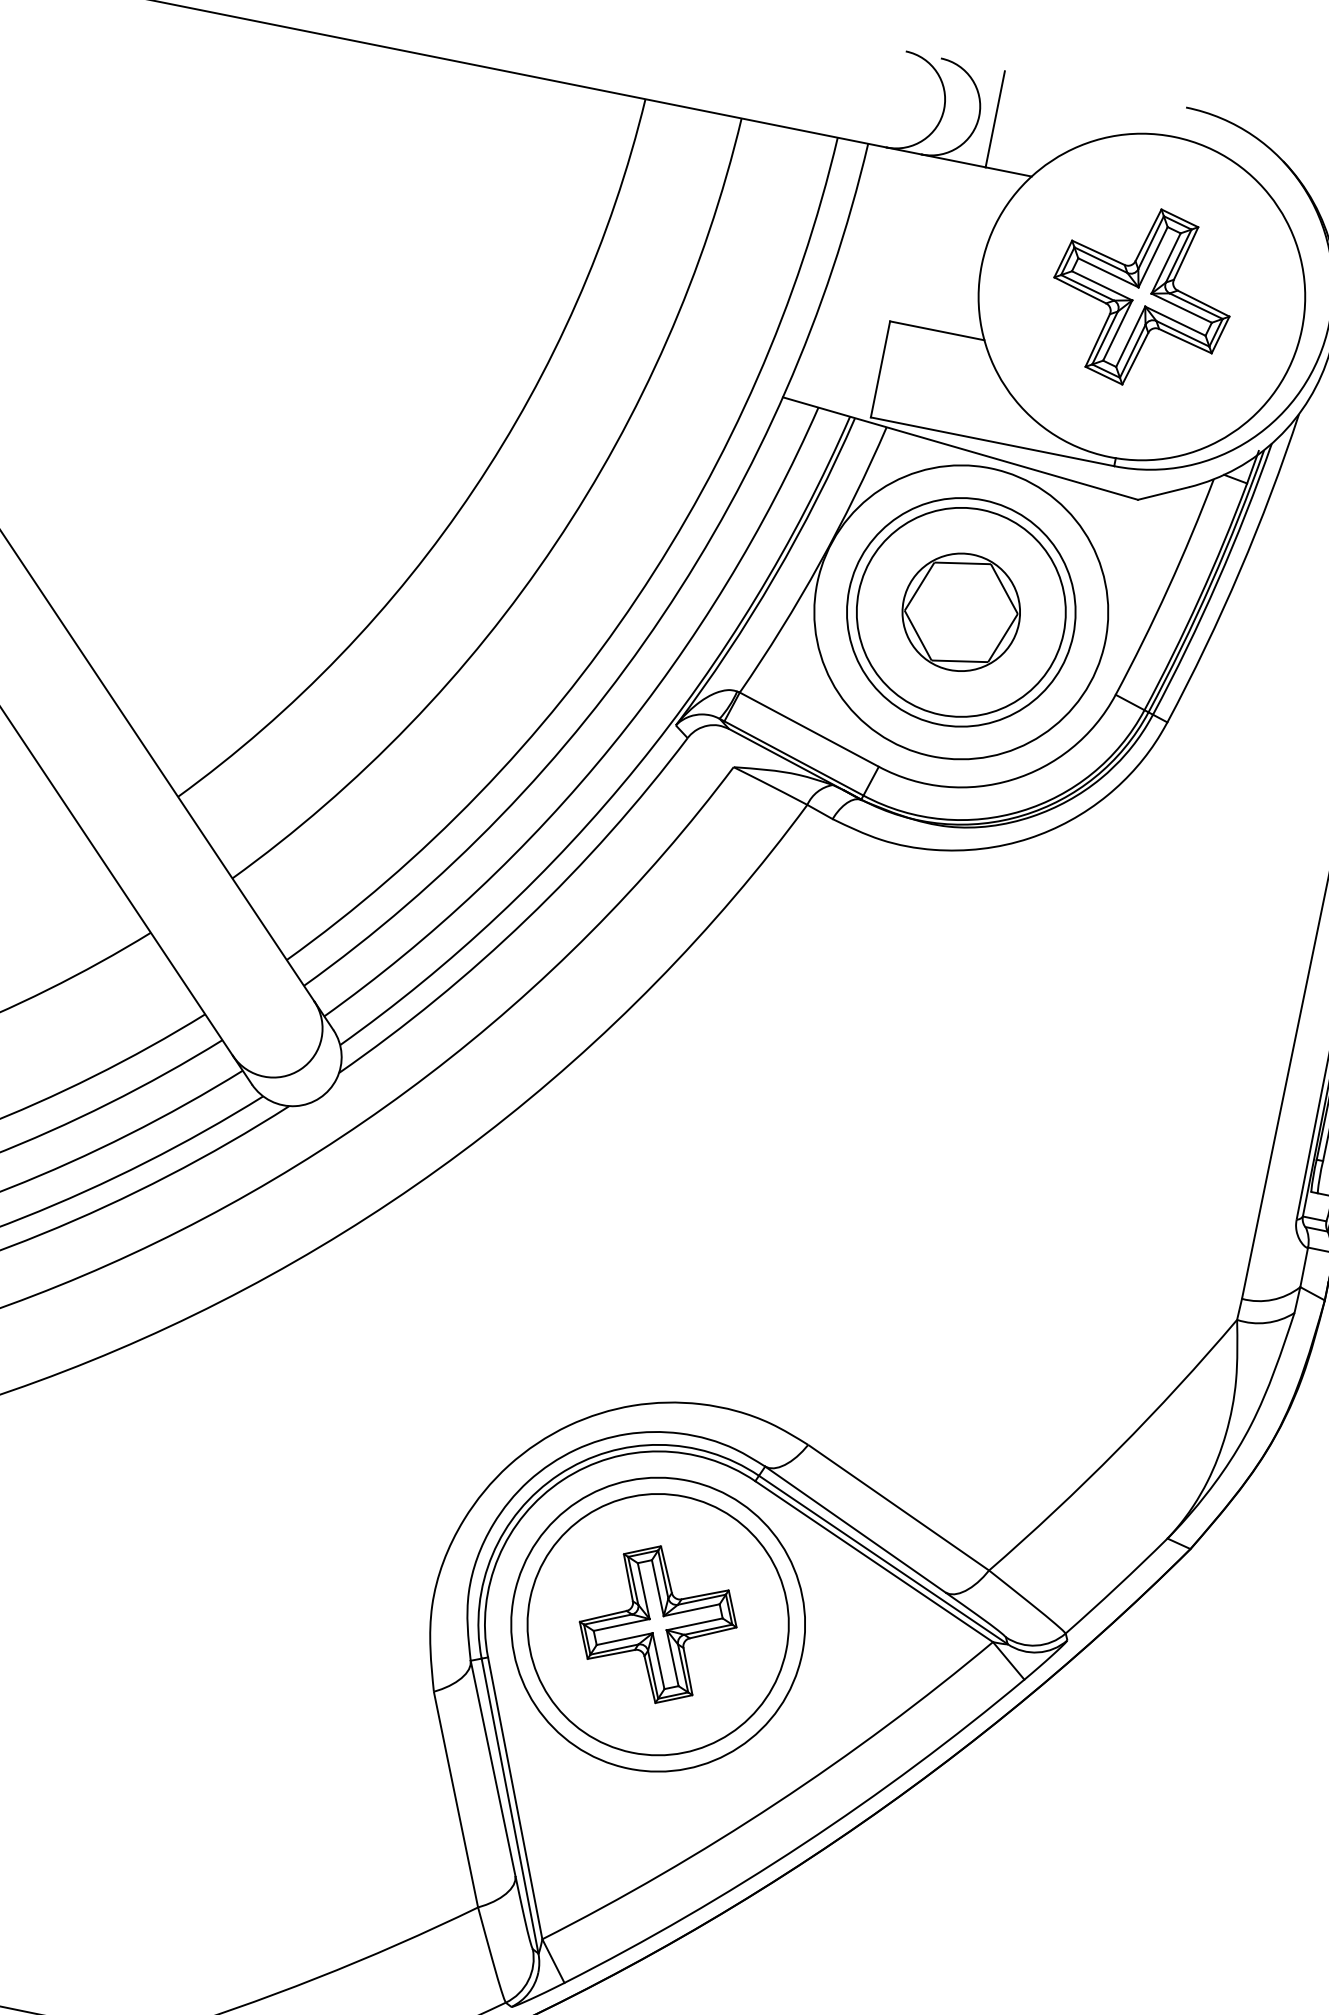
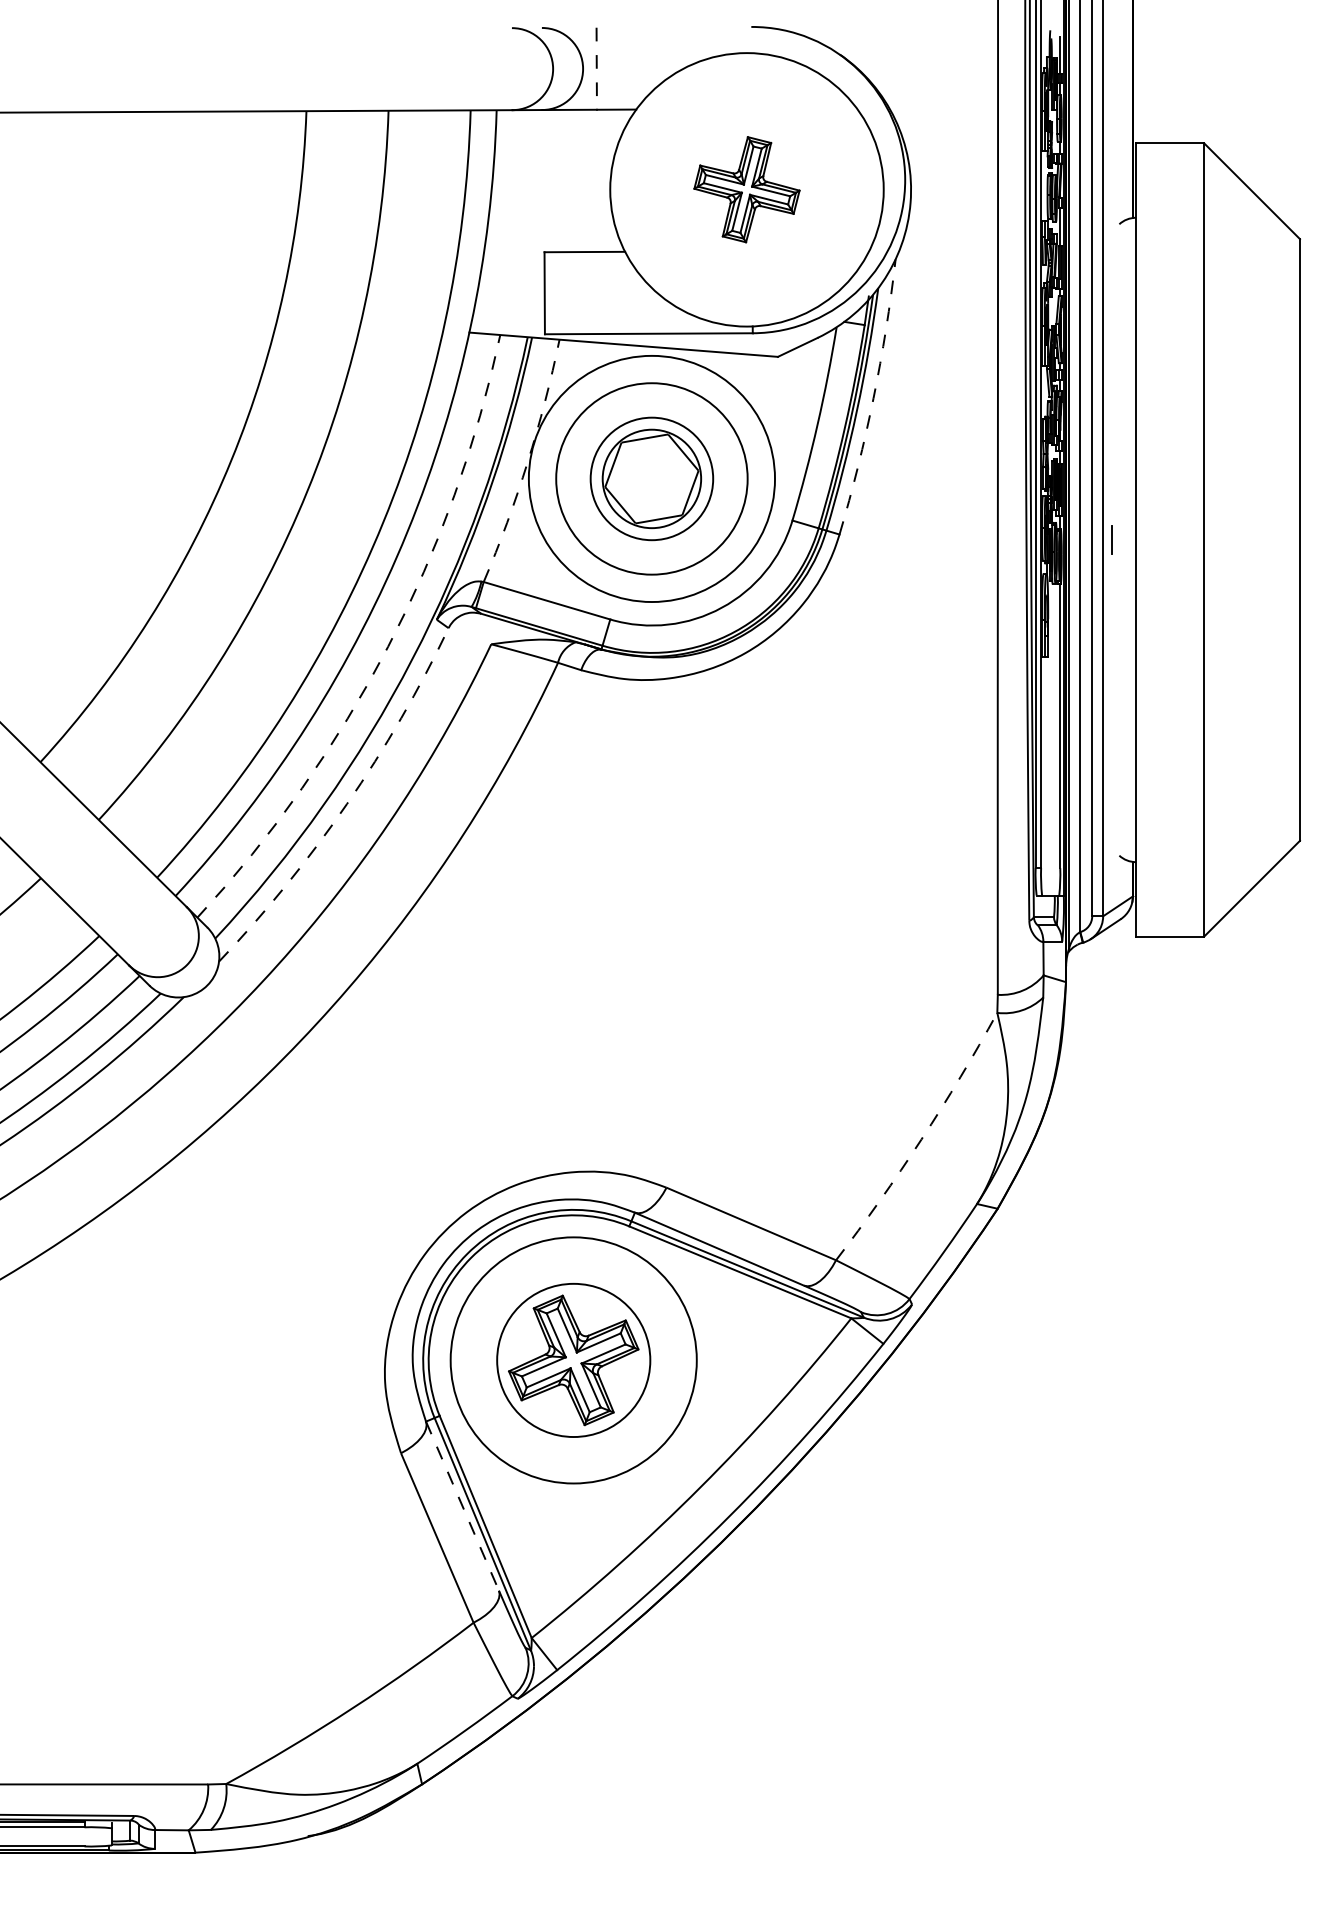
line: (994, 120) -> (596, 69), solid -> dashed
part: (1141, 296) -> (746, 189), size x0.7
arc: (819, 563) -> (527, 462), solid -> dashed
arc: (1239, 571) -> (873, 398), solid -> dashed
circle: (960, 611) -> (651, 478), size x0.7
arc: (612, 745) -> (388, 646), solid -> dashed
arc: (527, 920) -> (347, 804), solid -> dashed
arc: (1118, 1449) -> (921, 1139), solid -> dashed
circle: (657, 1624) -> (573, 1360), size x0.7
line: (492, 1768) -> (462, 1506), solid -> dashed

